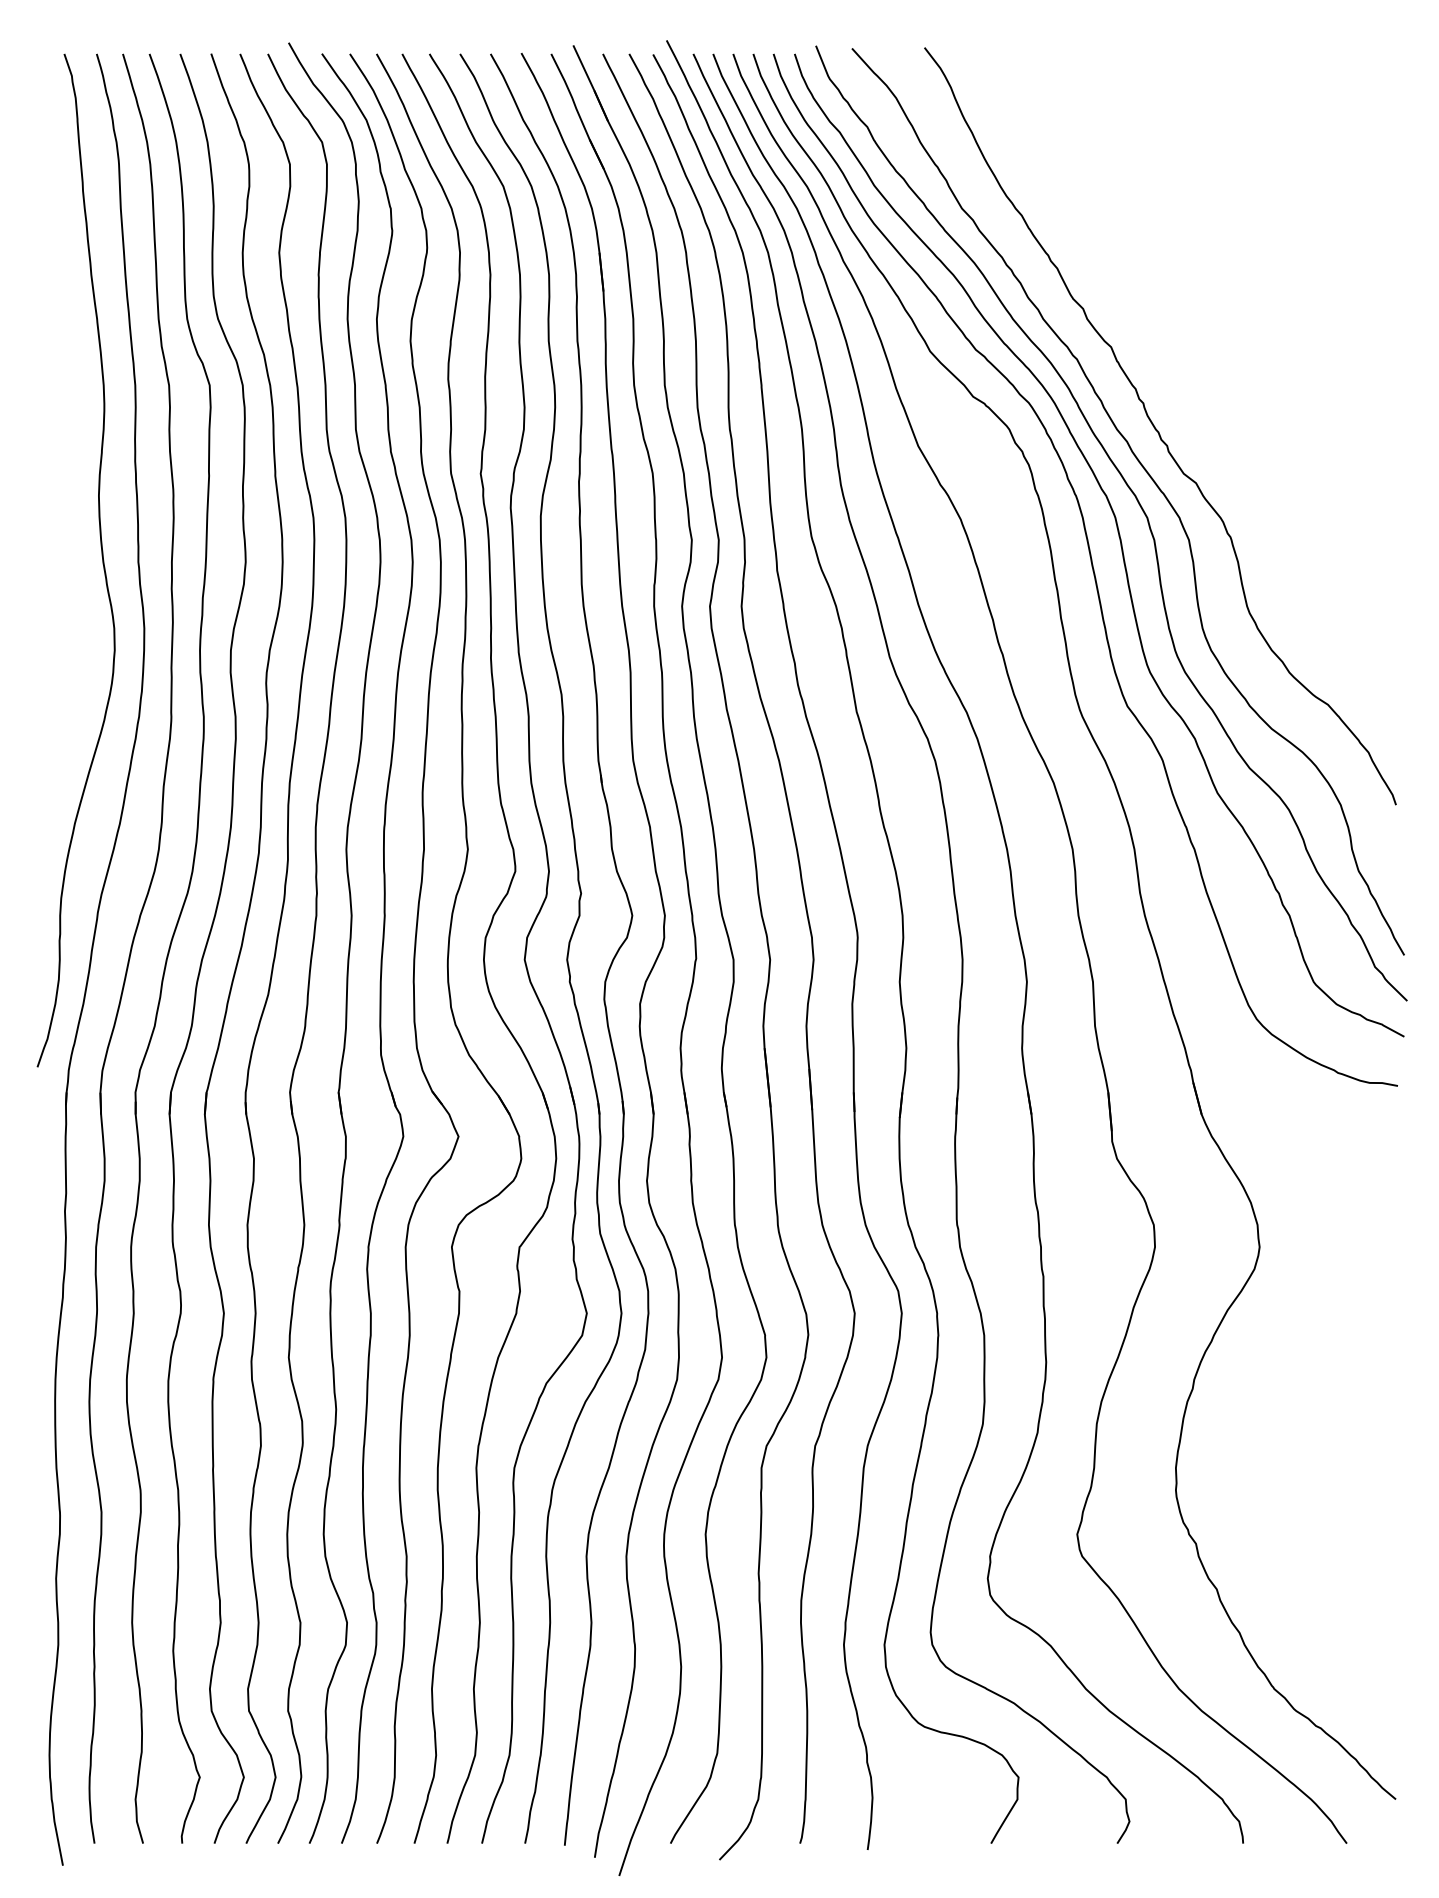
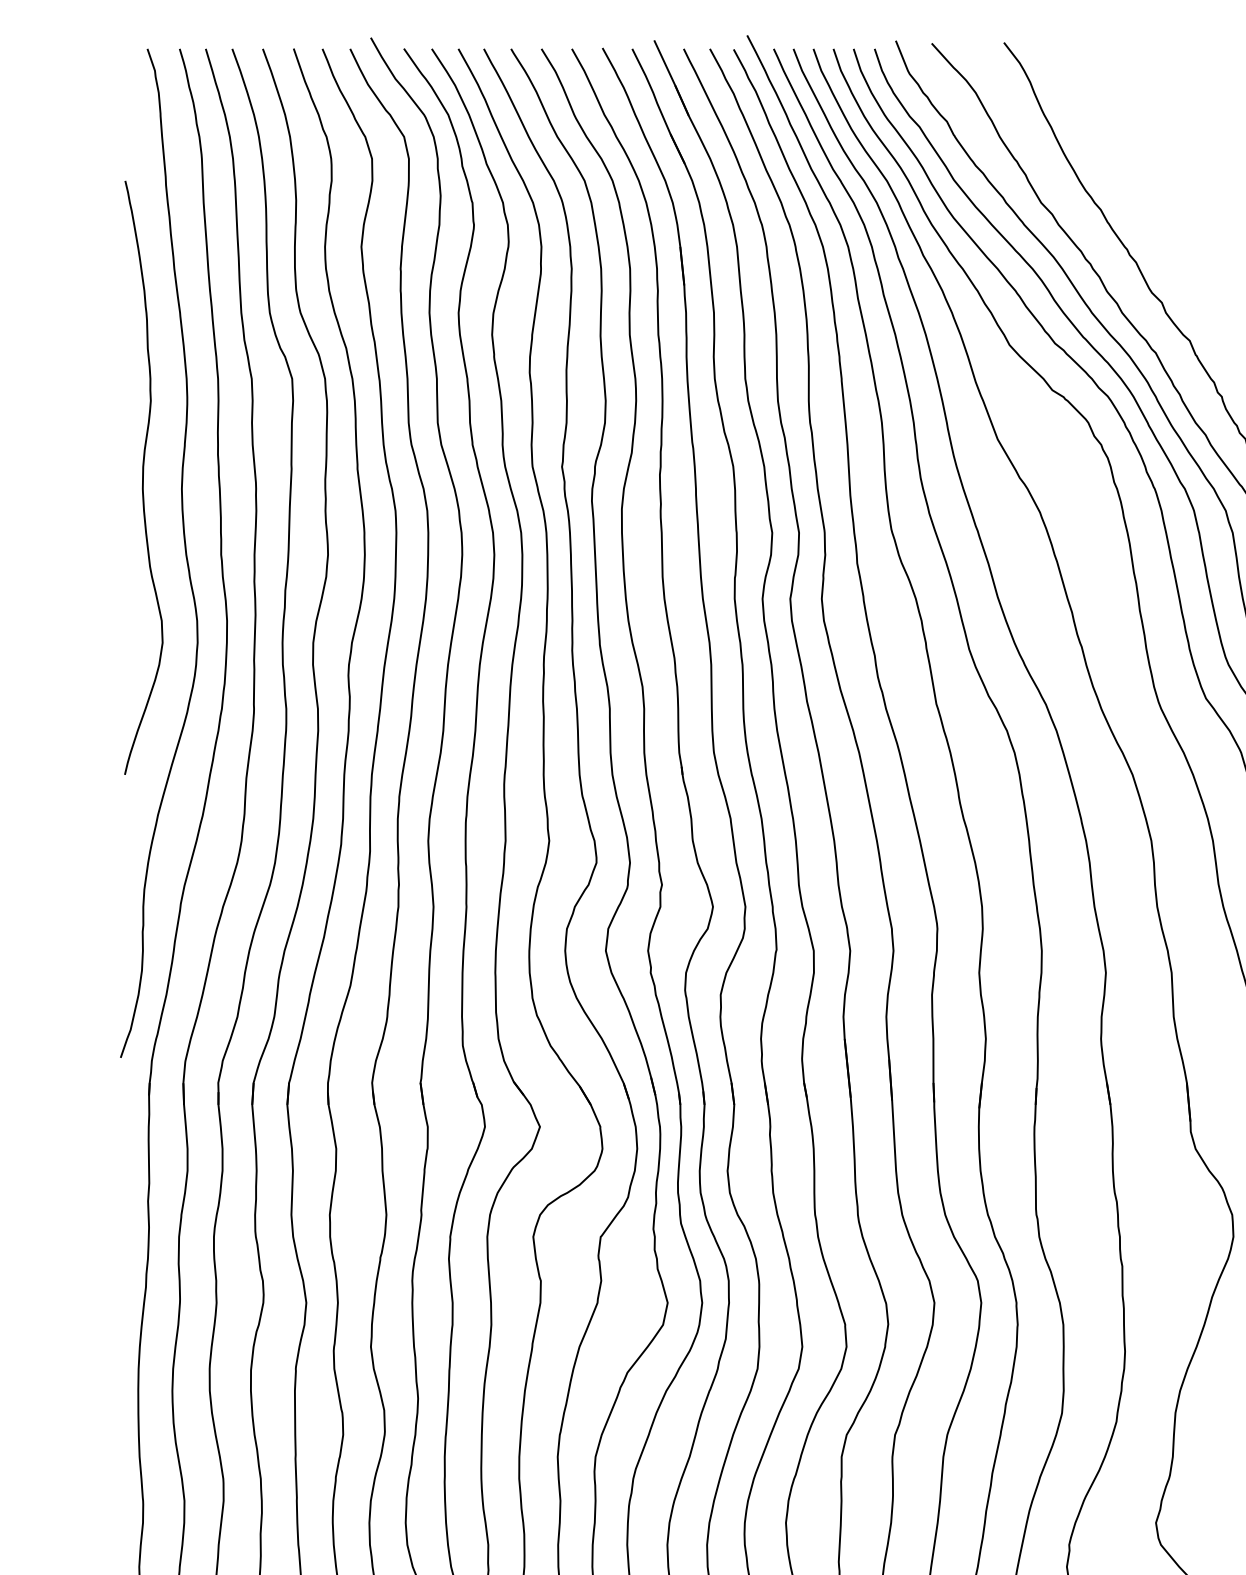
curve: (60, 484) -> (143, 477), added

